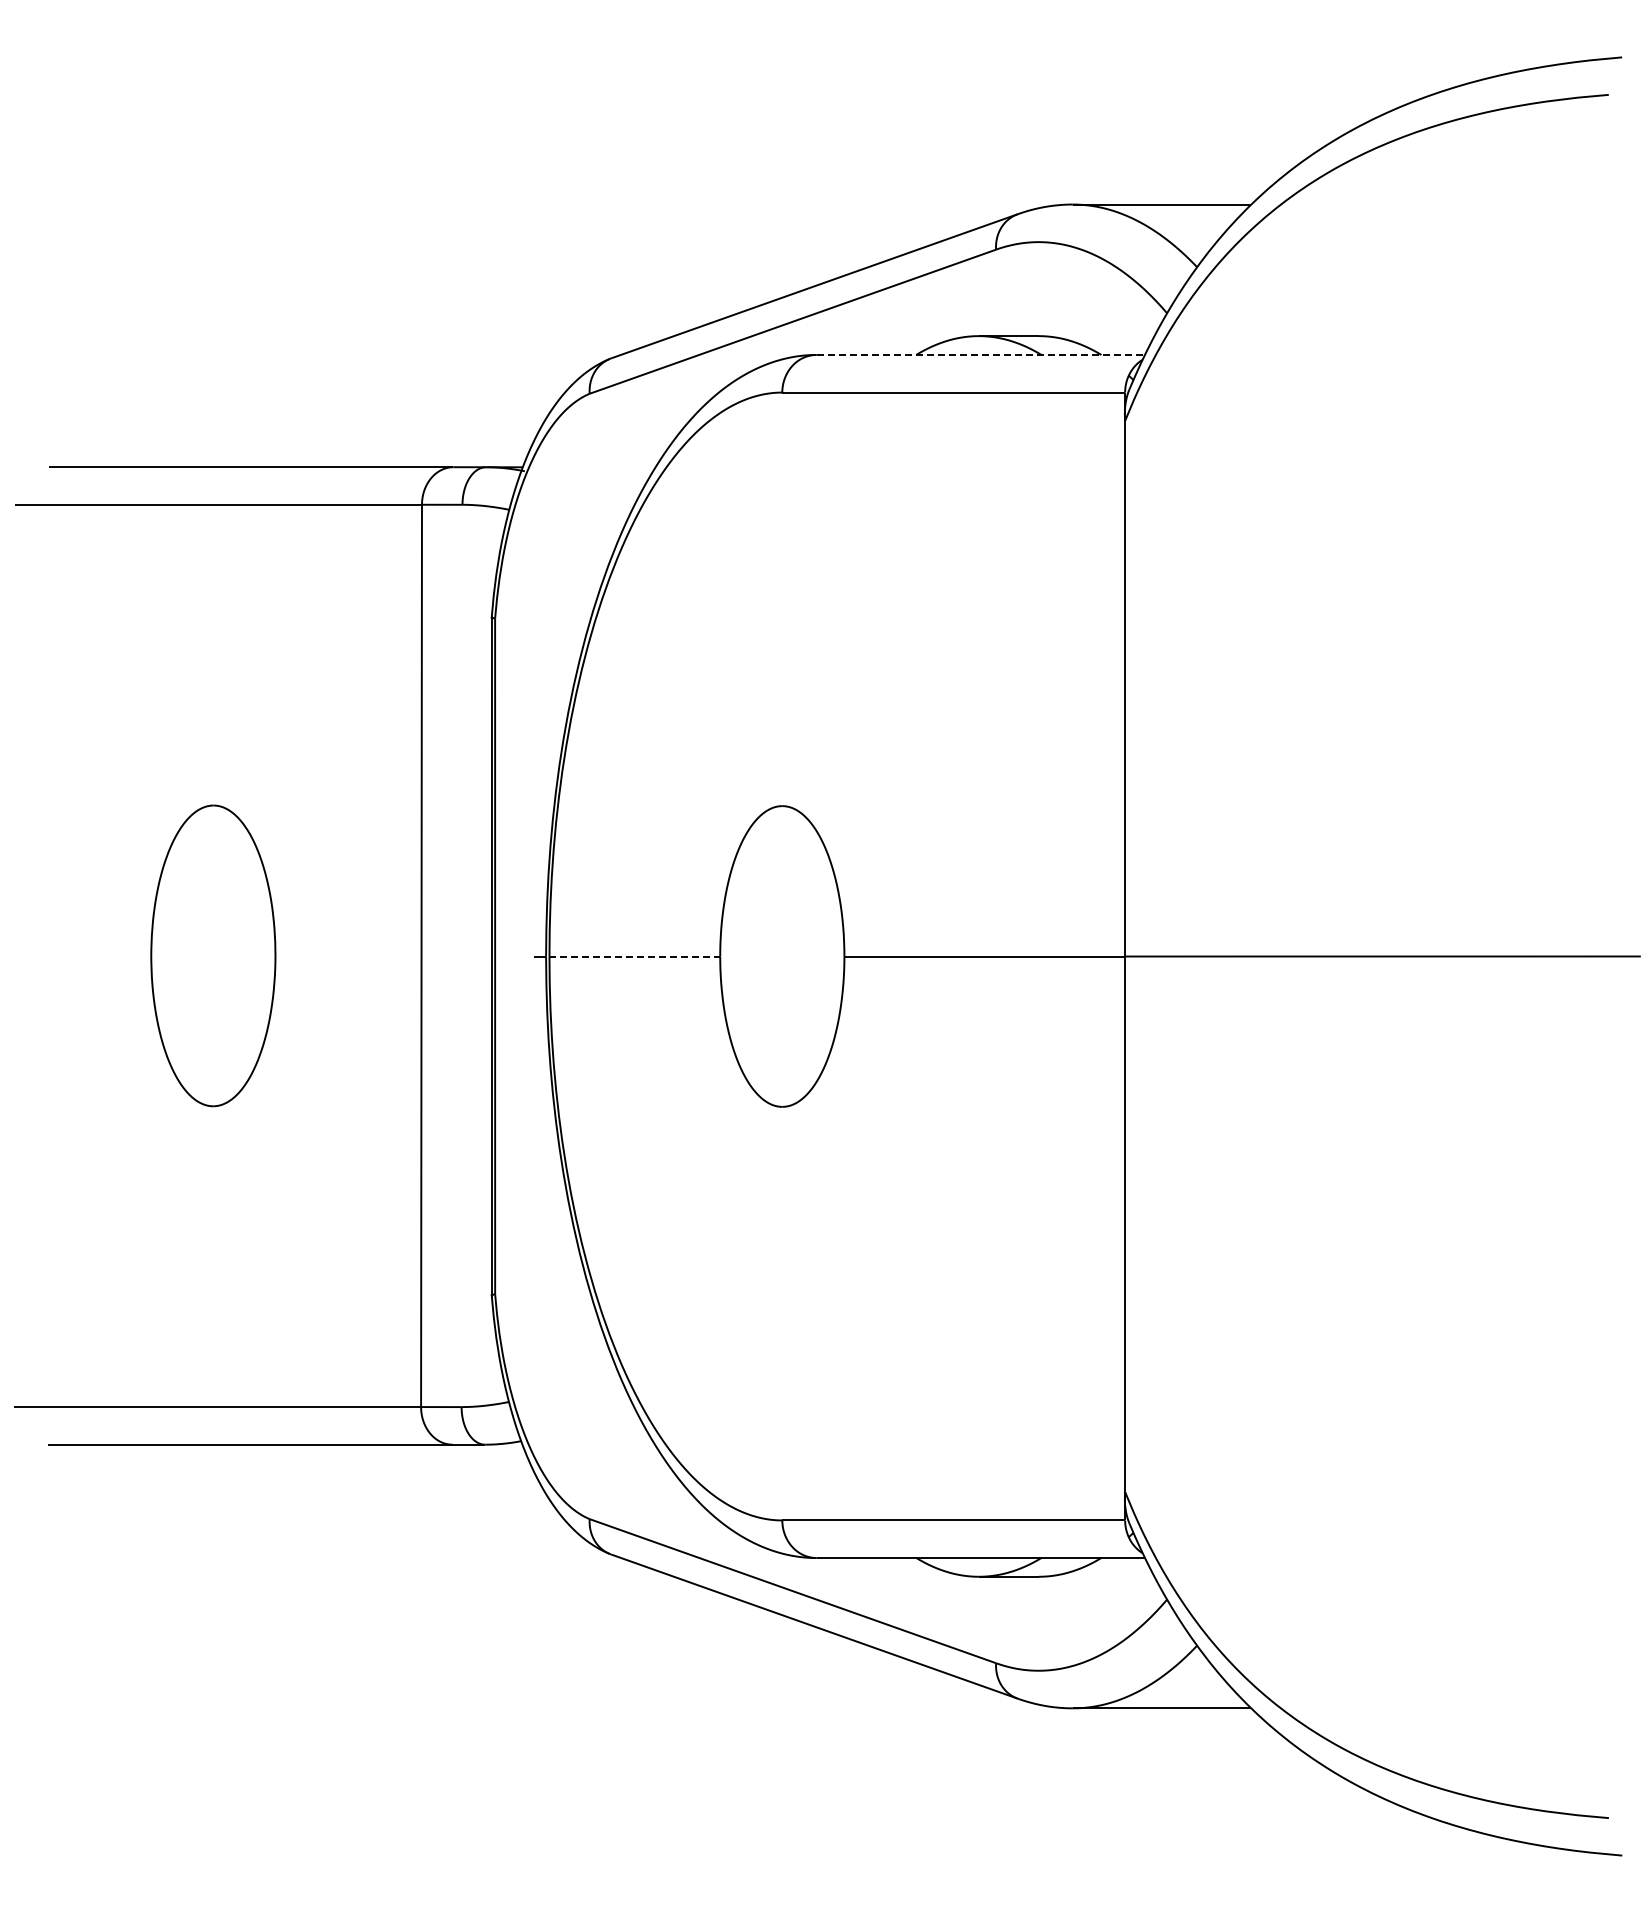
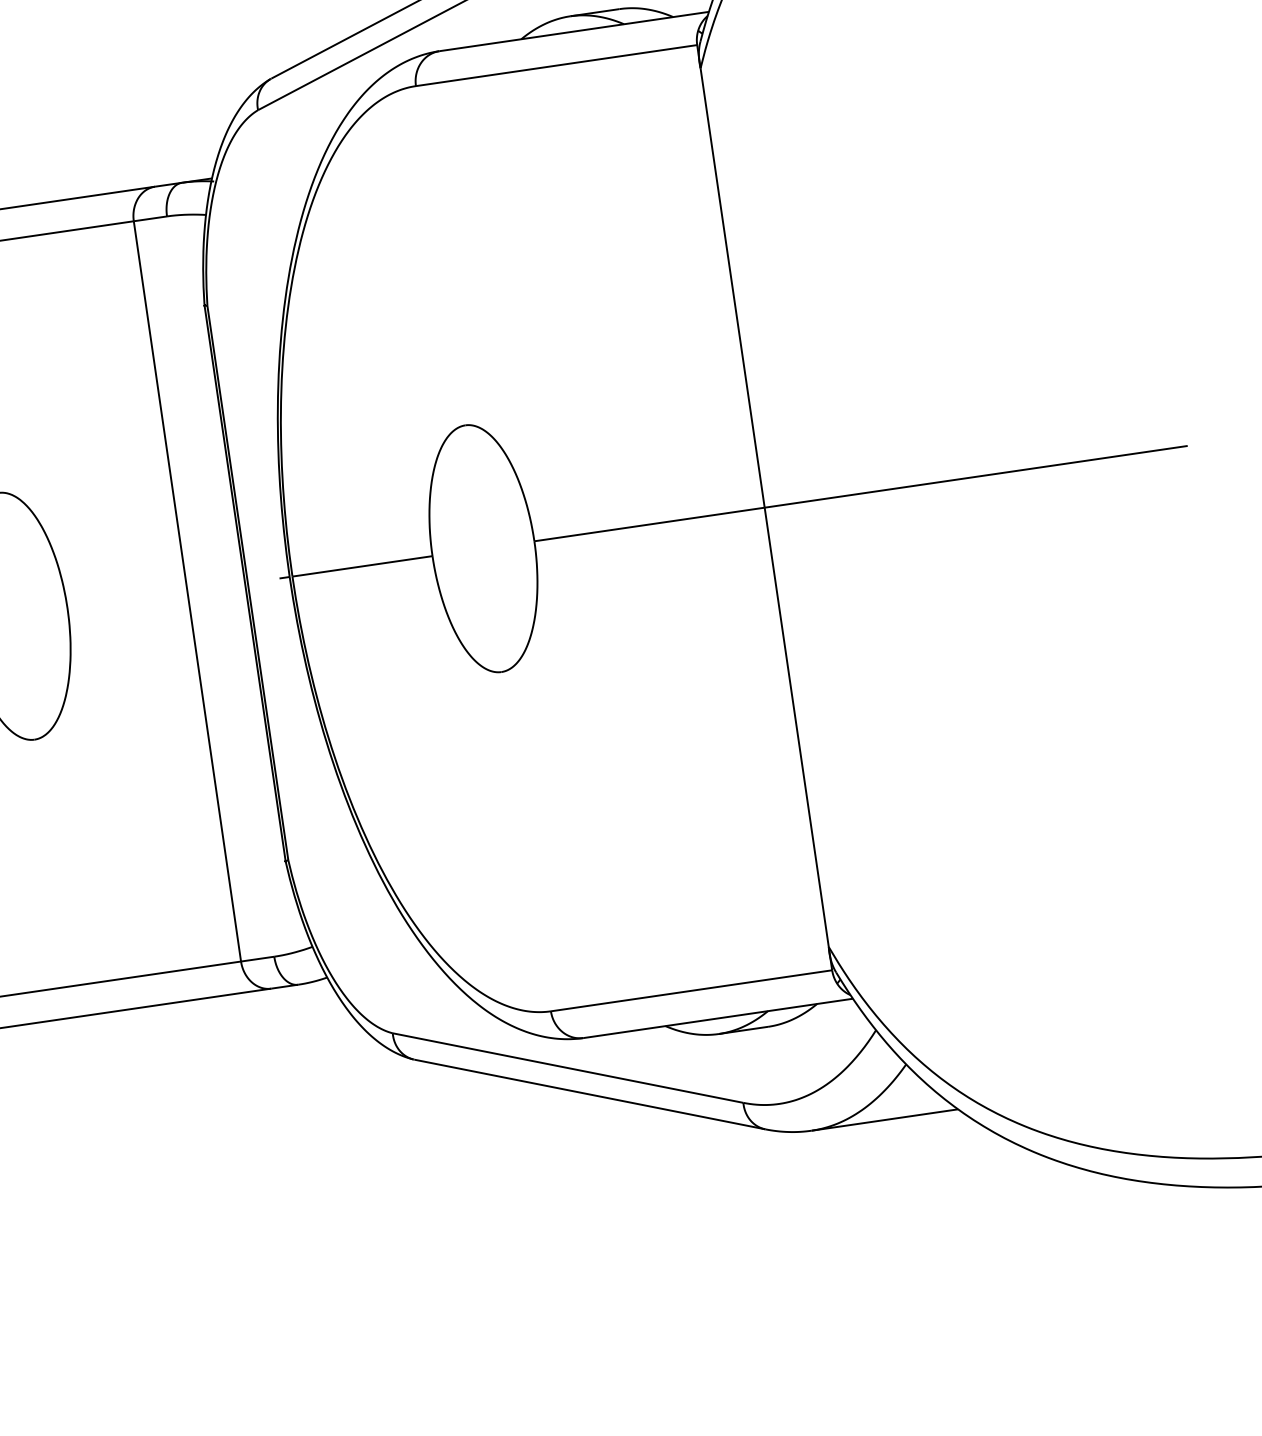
line: (981, 354) -> (574, 31), dashed -> solid
line: (635, 956) -> (363, 566), dashed -> solid

